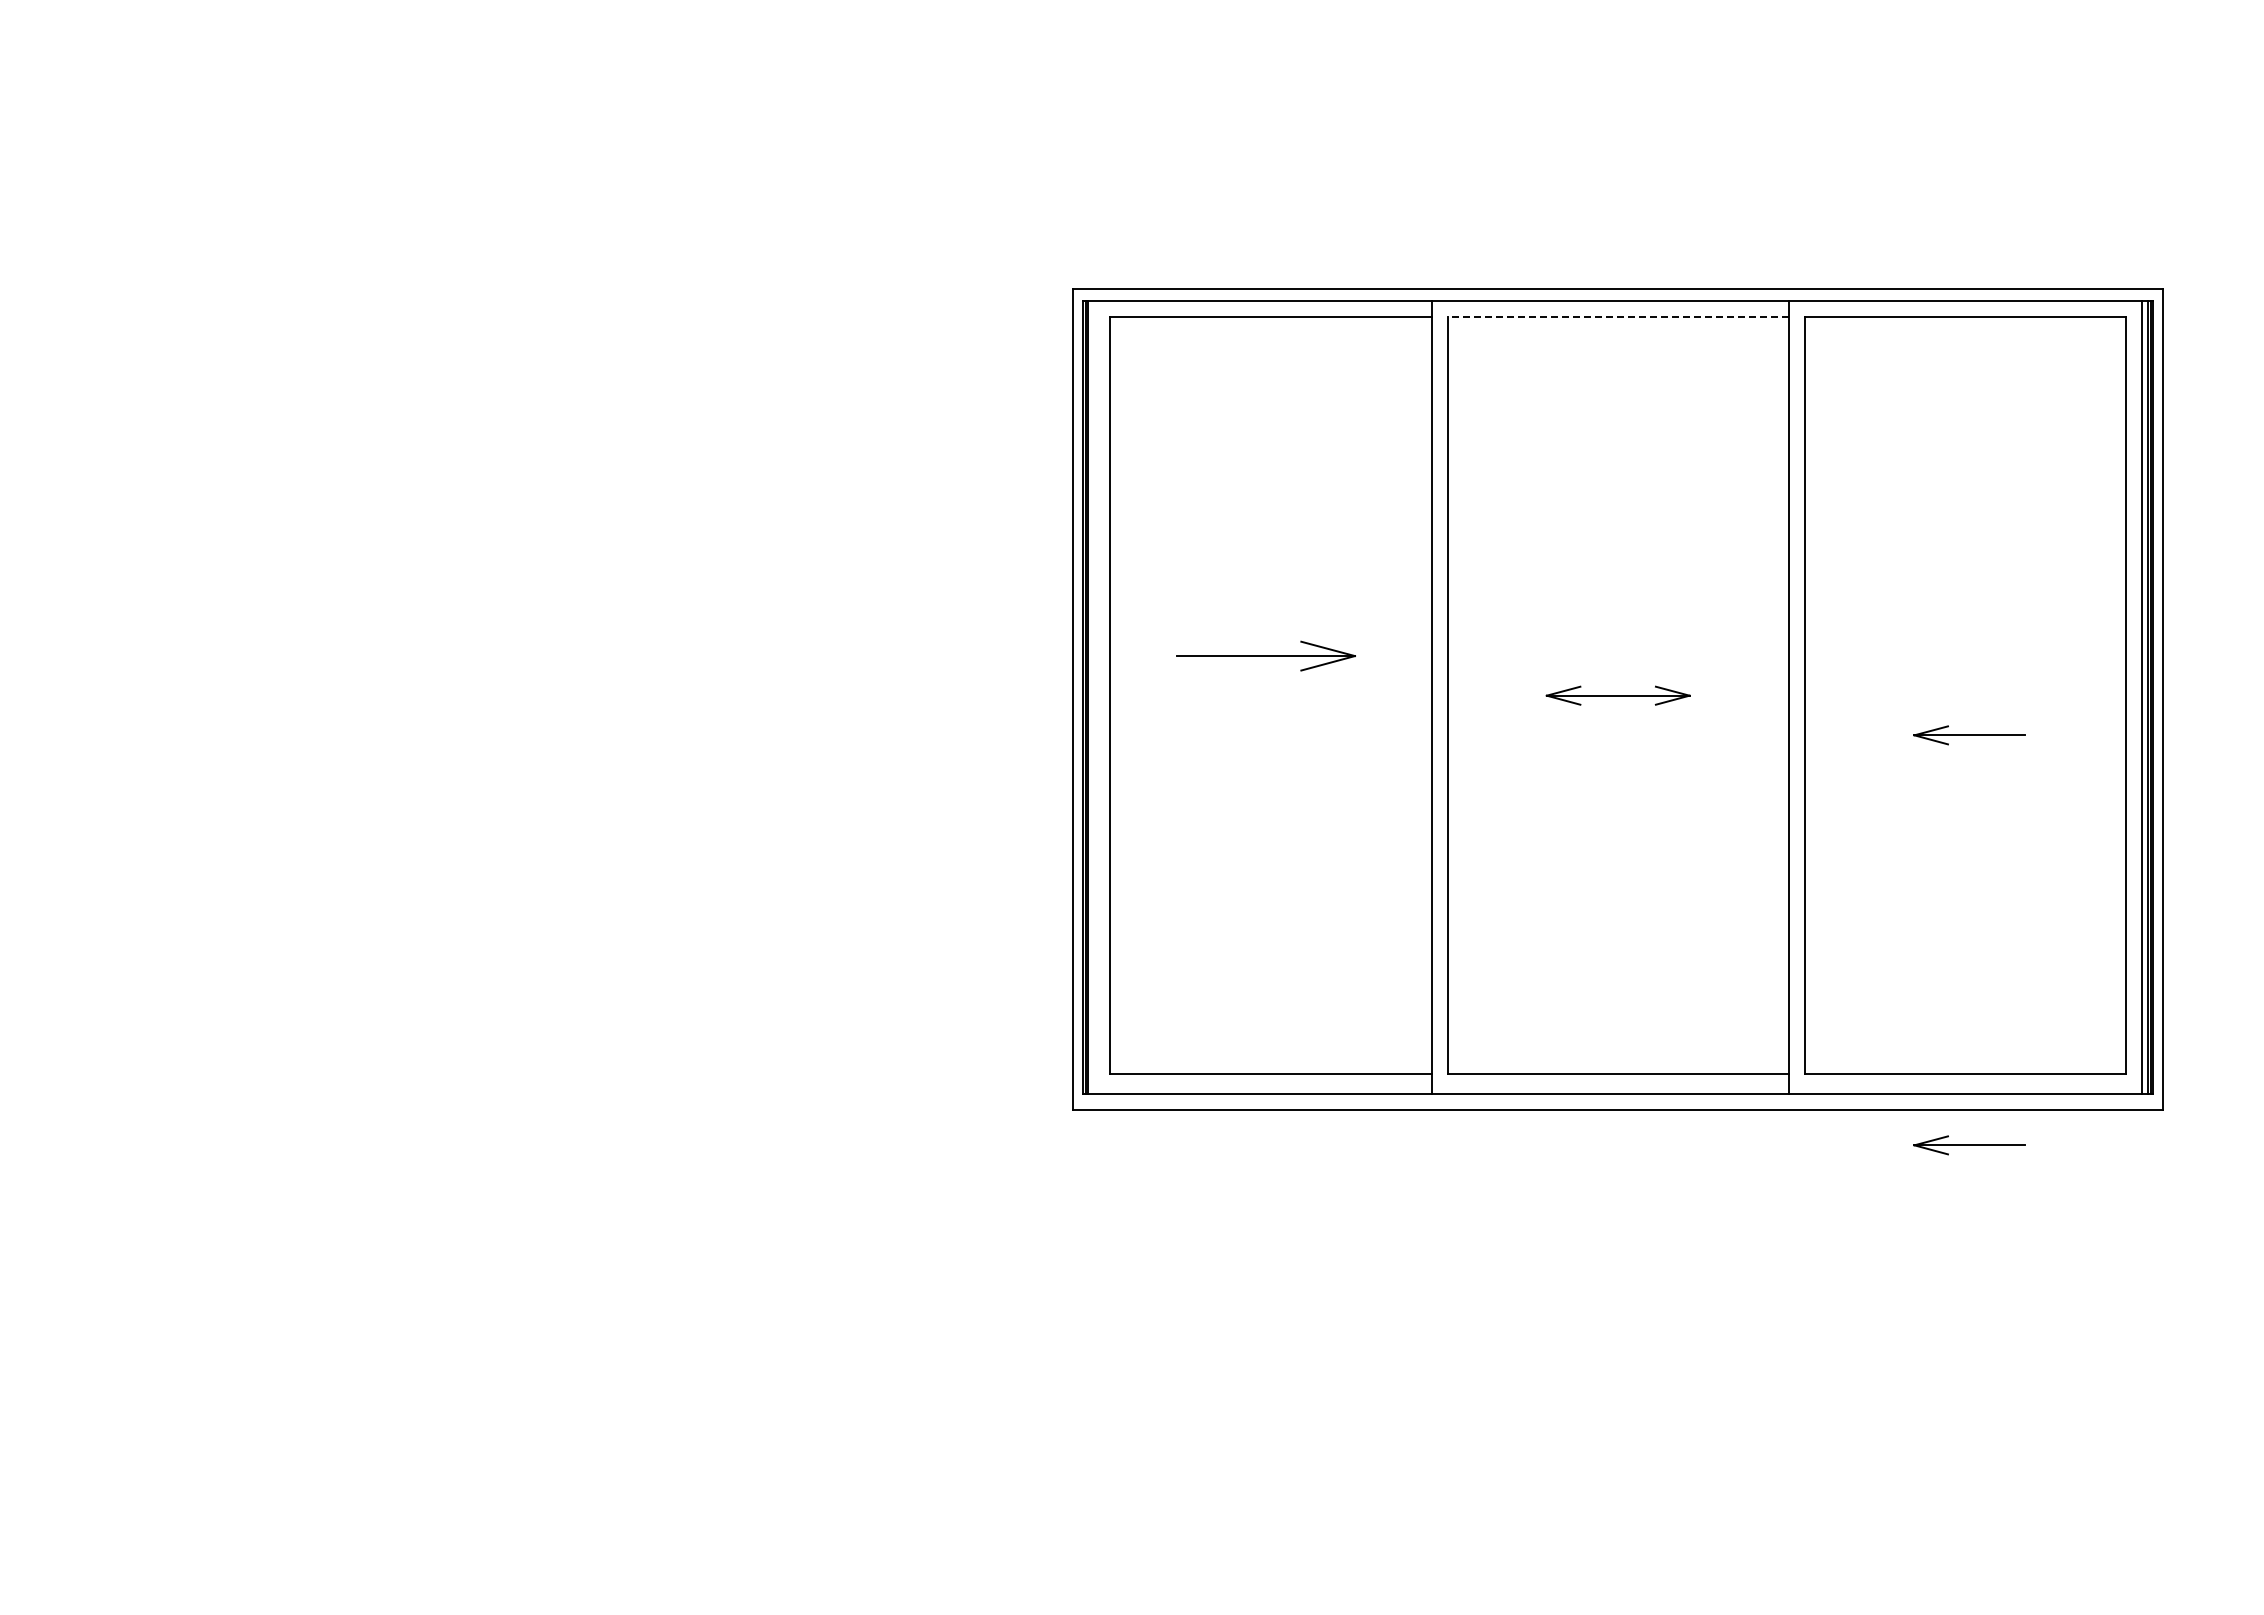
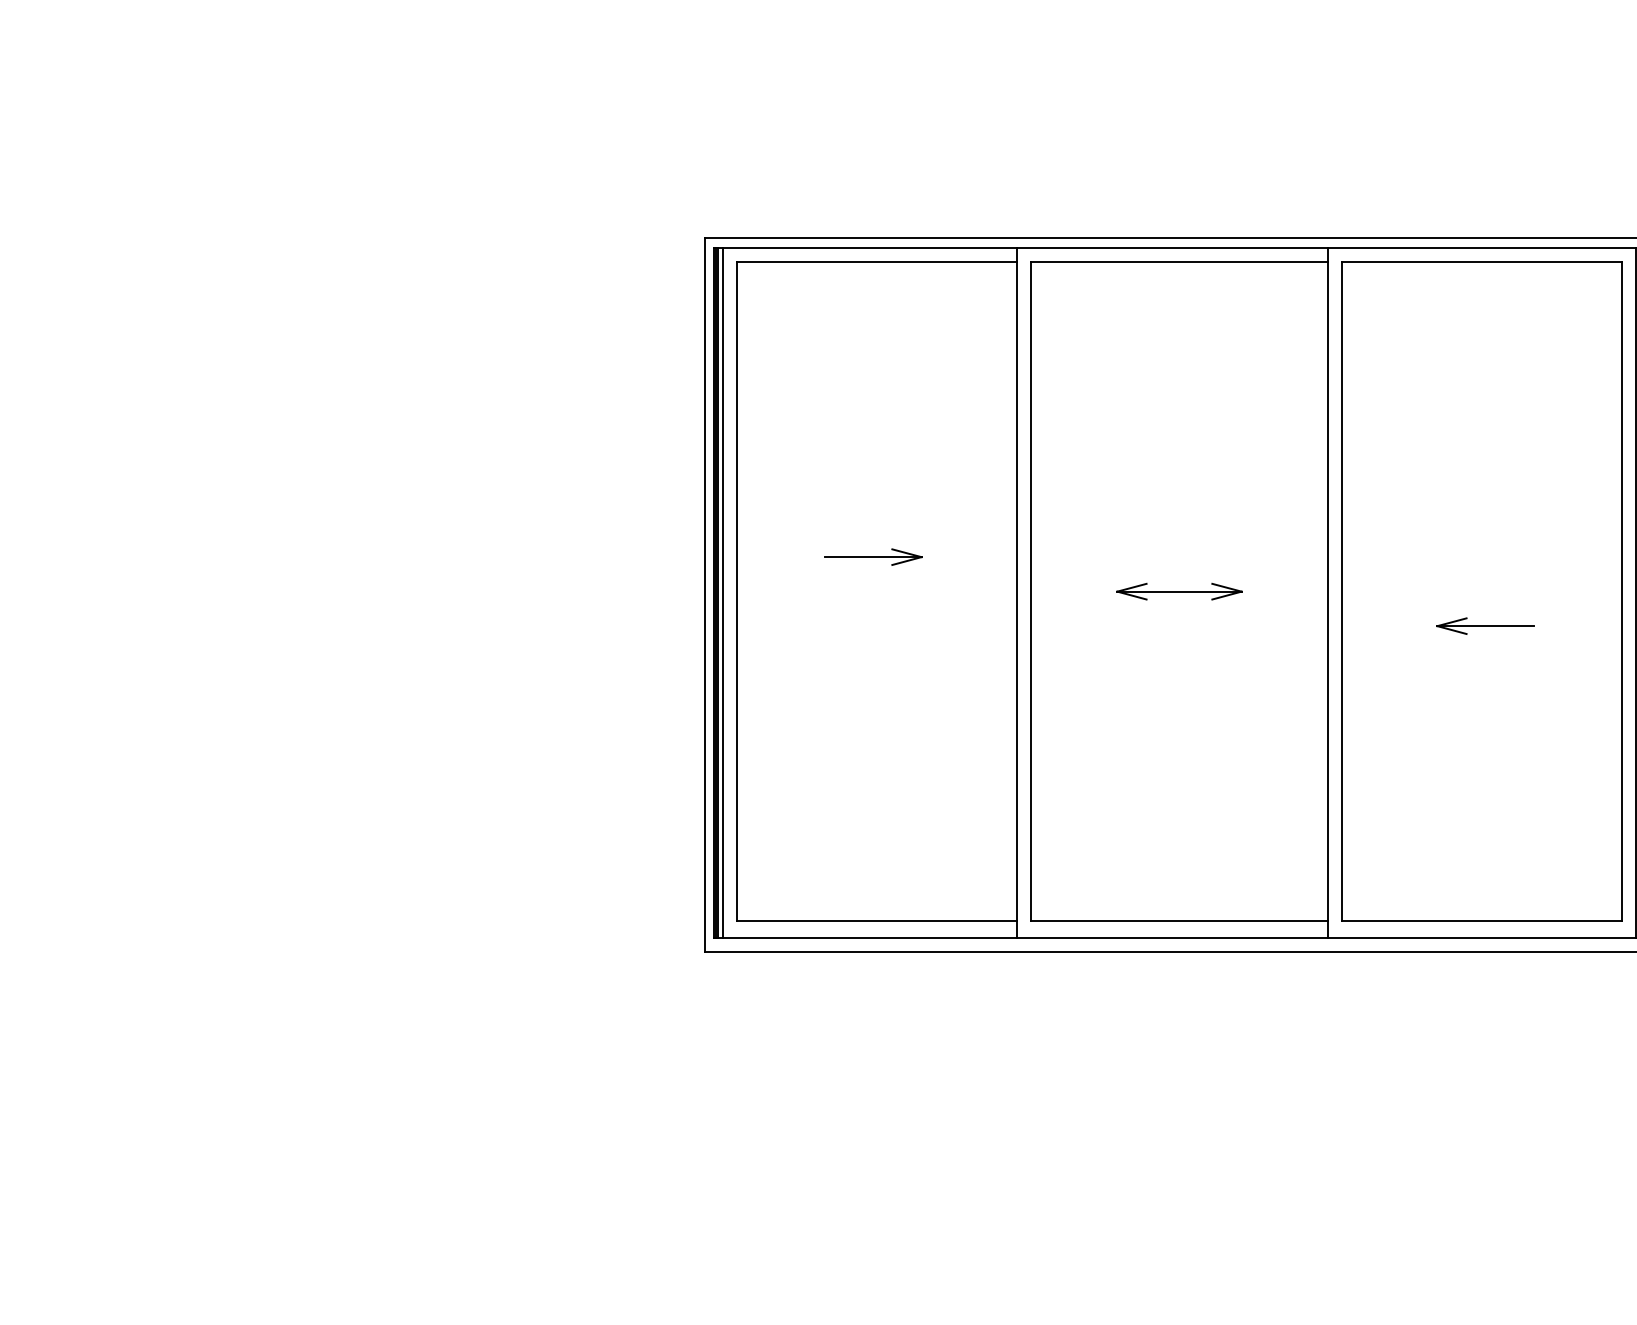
line: (1617, 317) -> (1178, 262), dashed -> solid
part: (1266, 655) -> (873, 556), size x0.62
line: (1094, 697) -> (723, 593), added
part: (1969, 1145) -> (1485, 983), removed

